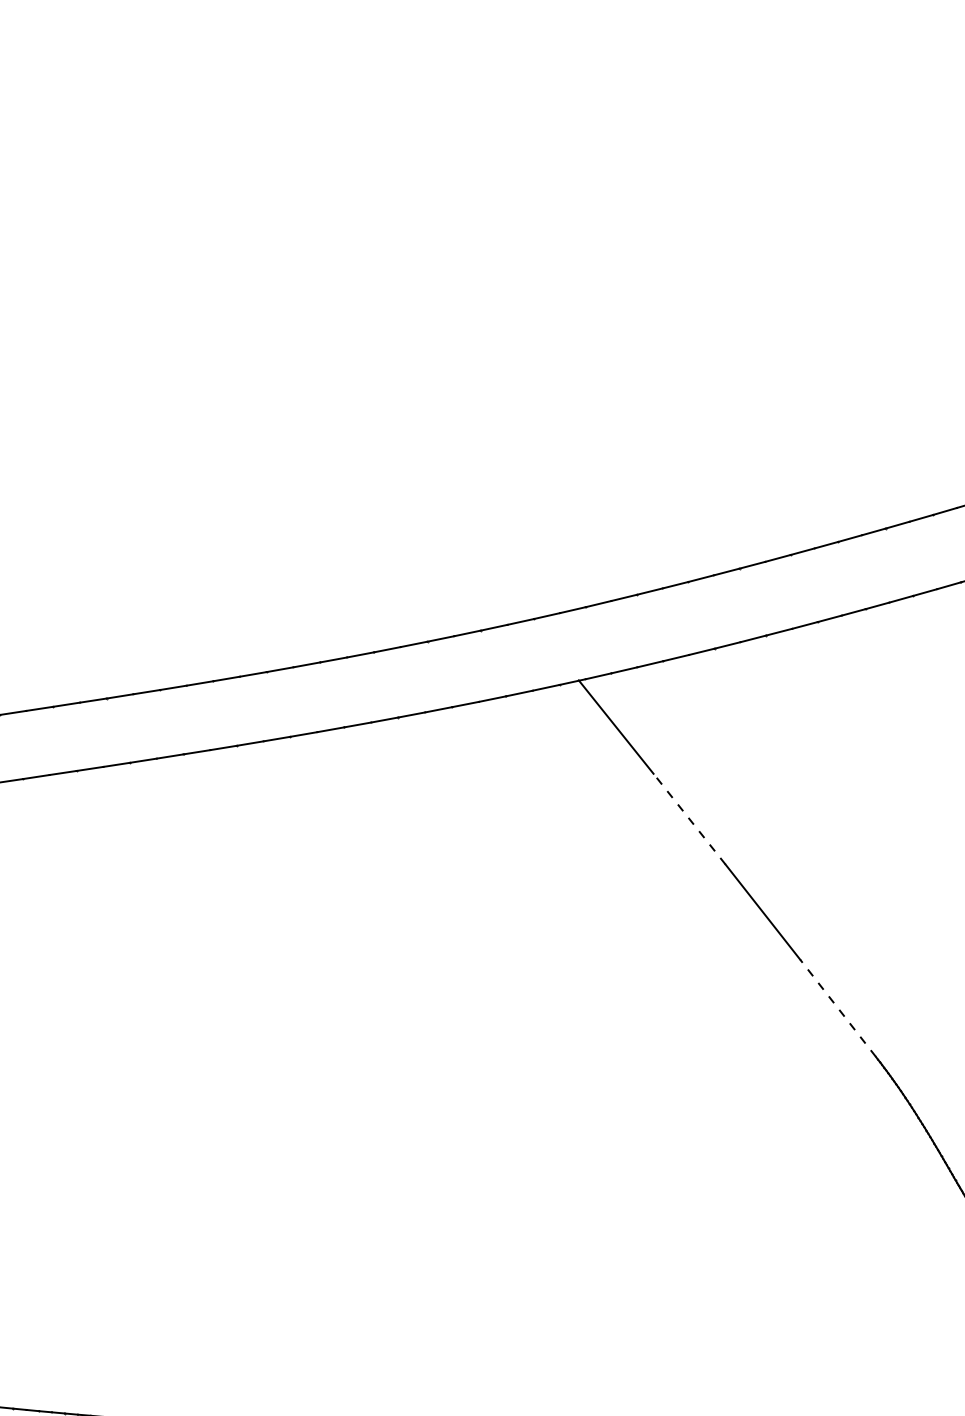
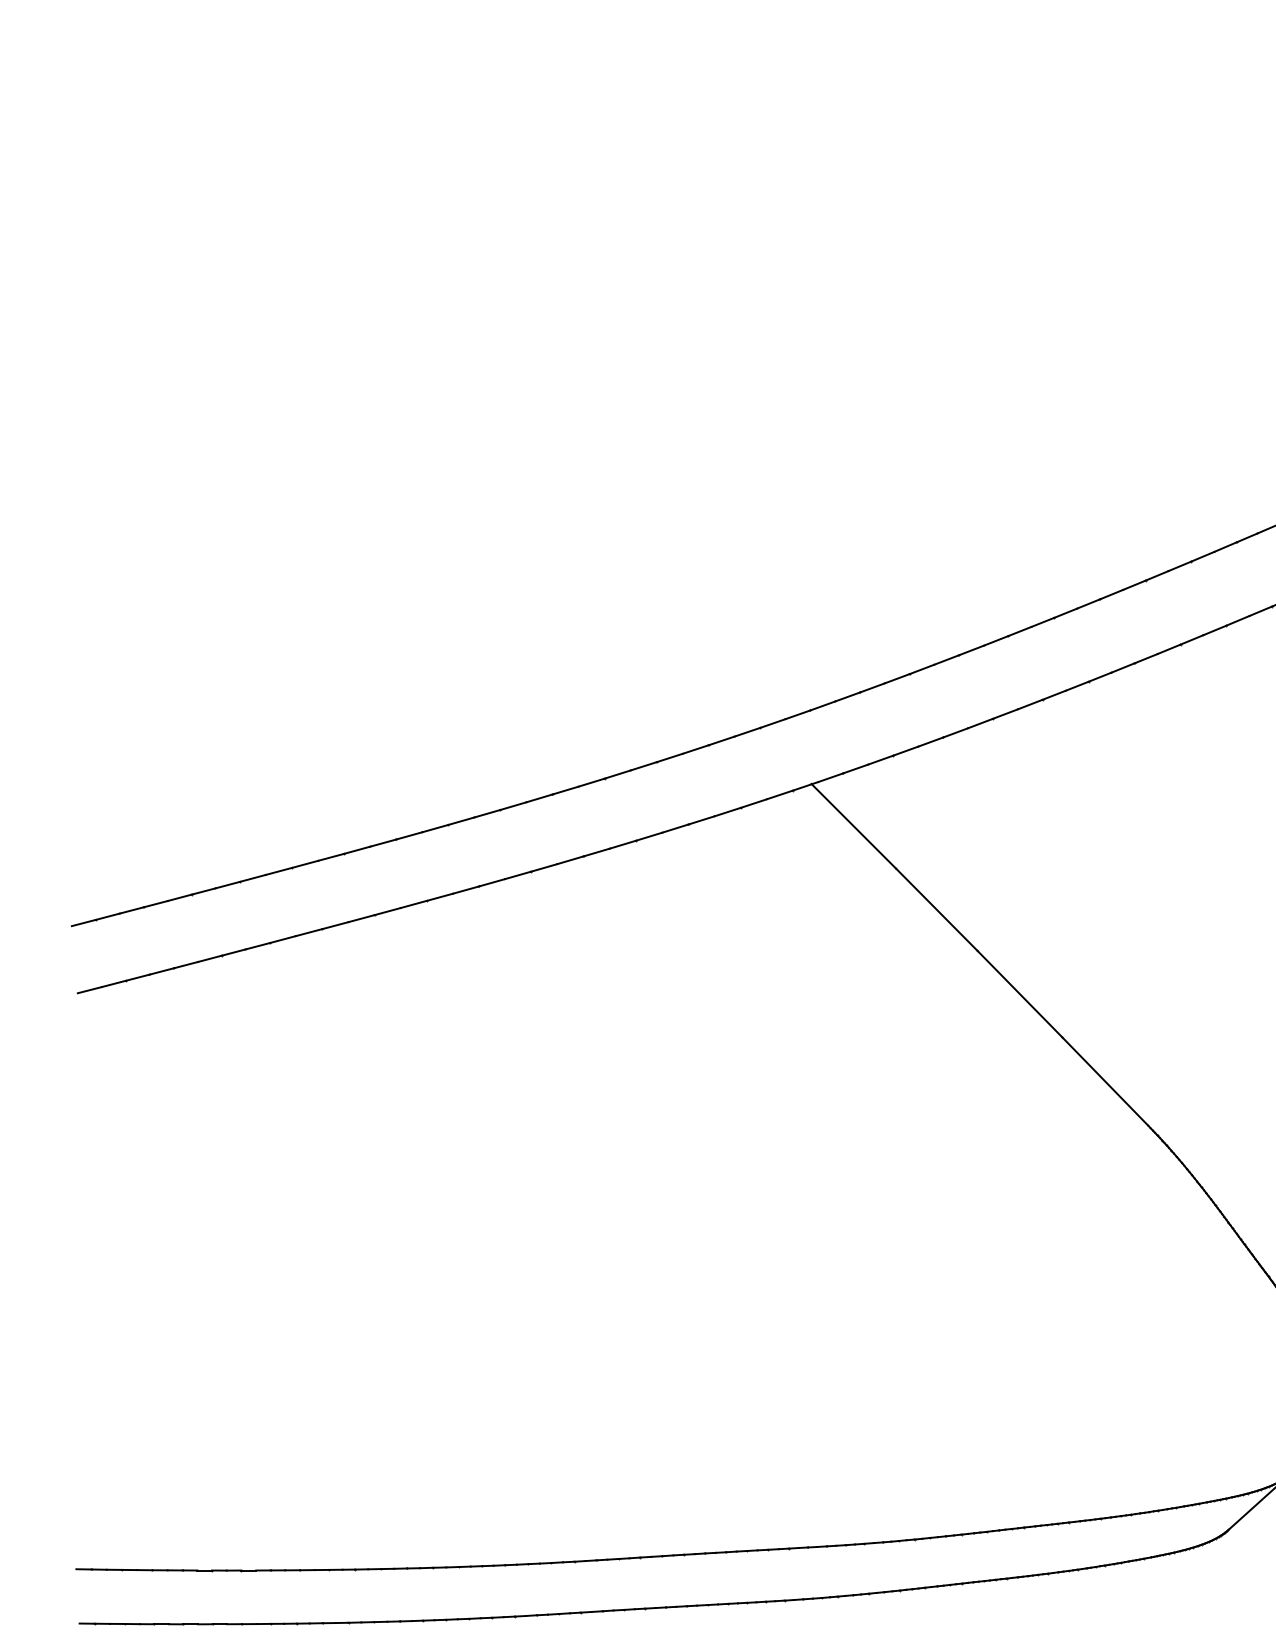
line: (689, 818) -> (936, 909), dashed -> solid
line: (838, 1008) -> (1105, 1081), dashed -> solid

